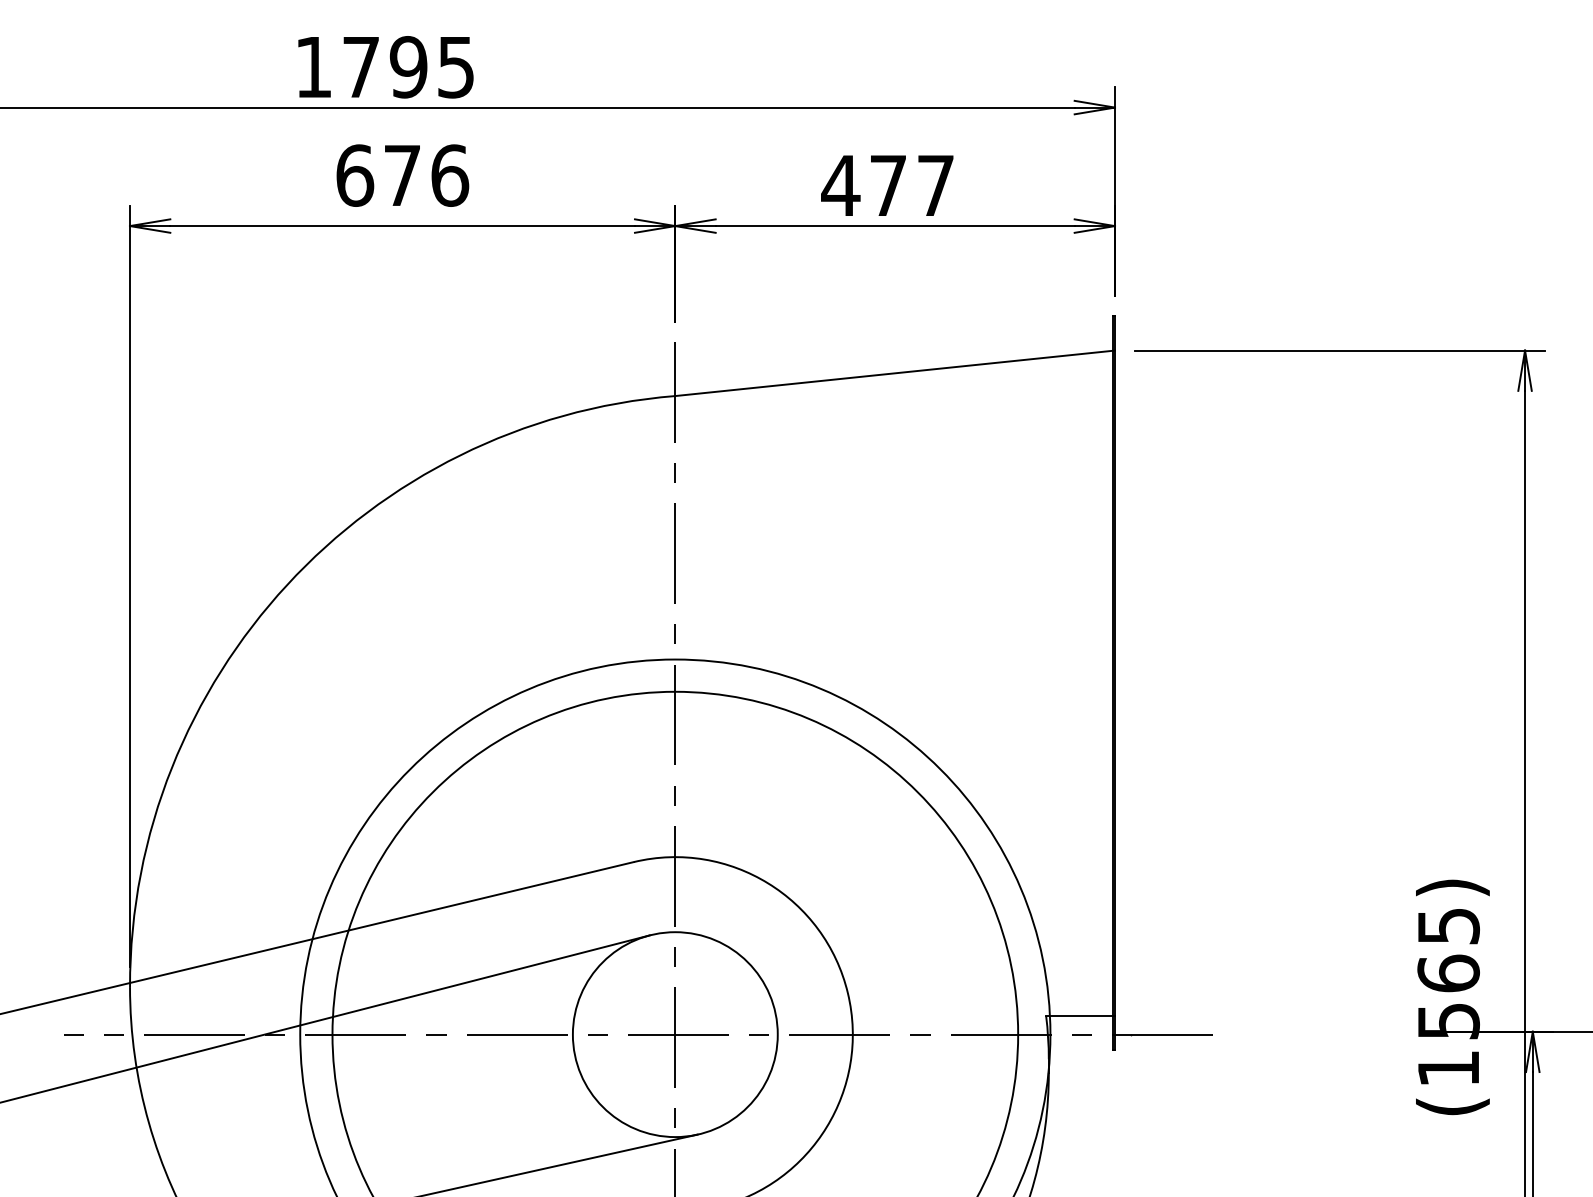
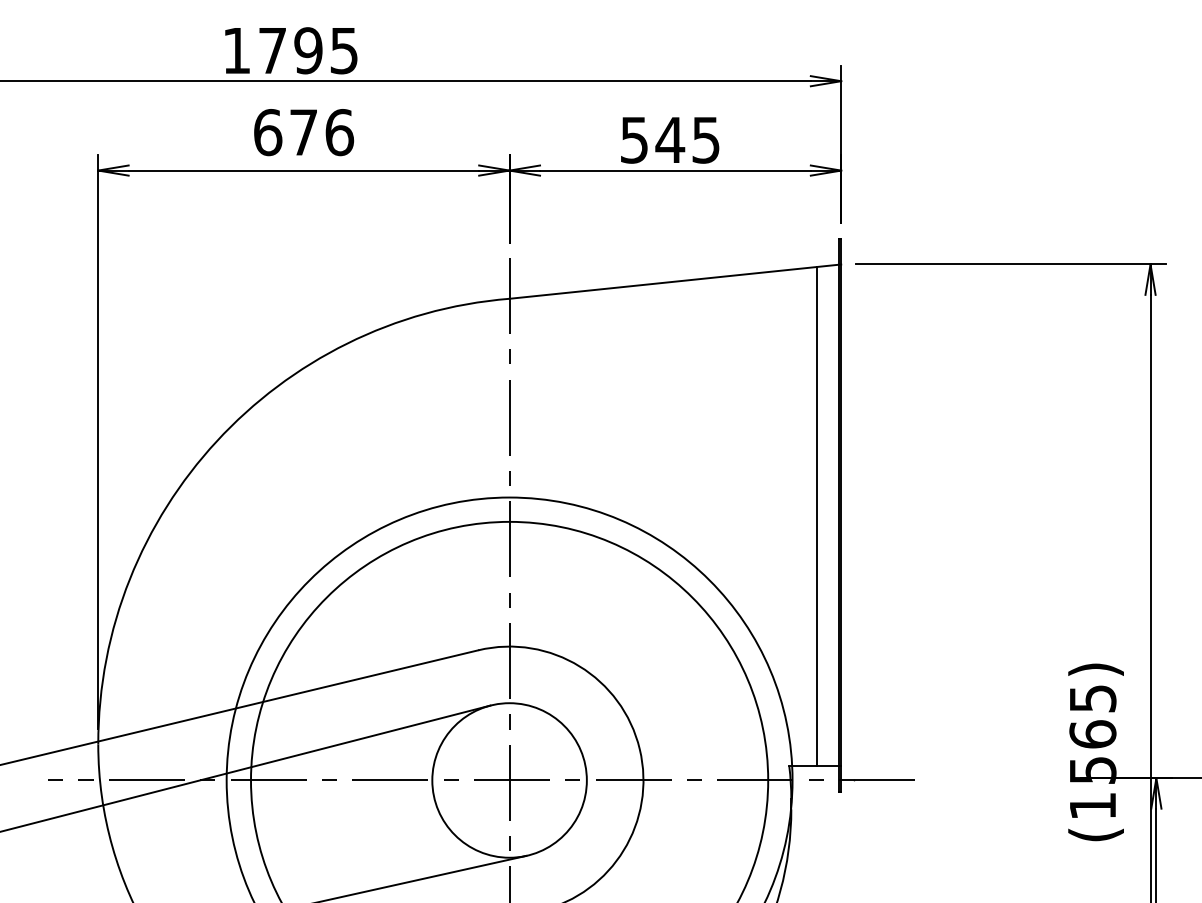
text: (887, 186) -> (669, 140), 477 -> 545
line: (1082, 684) -> (816, 516), added

